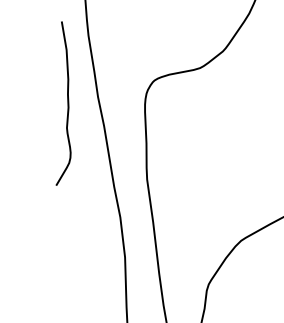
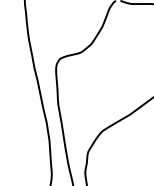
curve: (65, 102) -> (19, 70), removed

